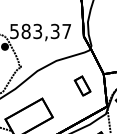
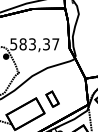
part: (82, 85) -> (52, 98), moved

